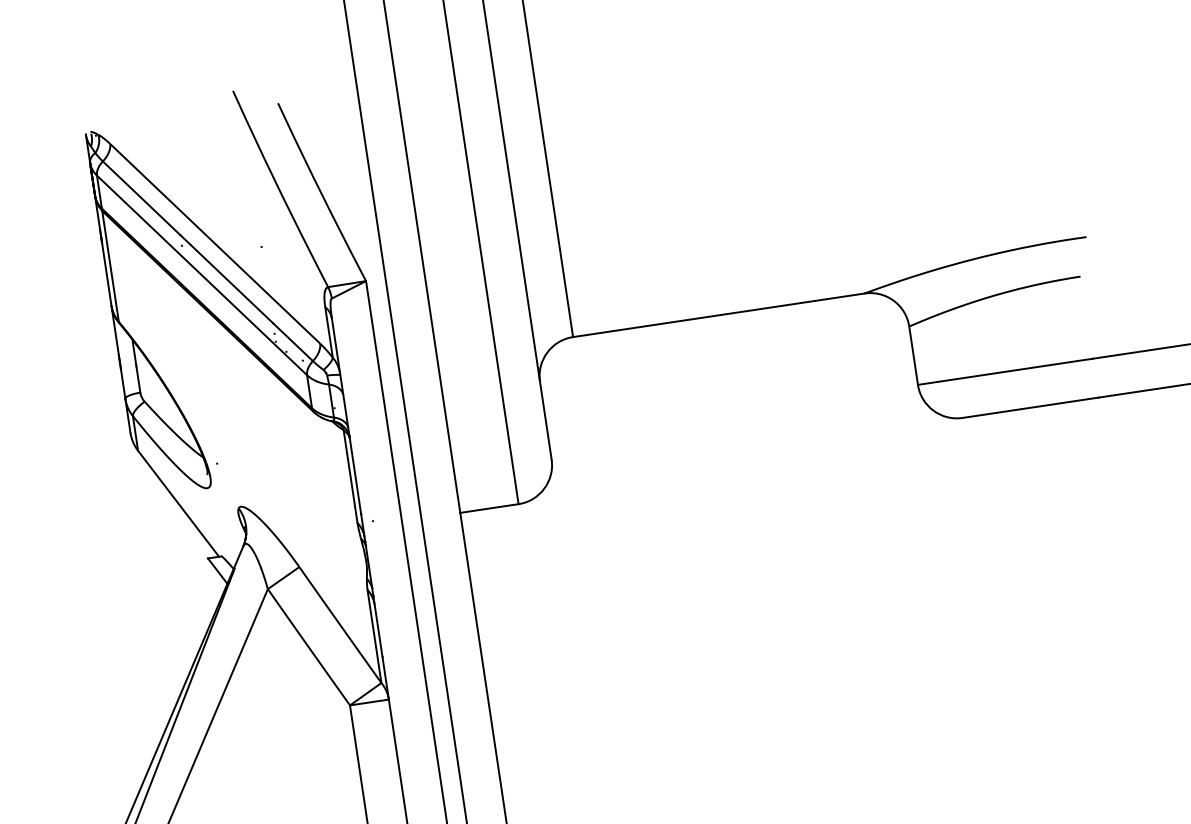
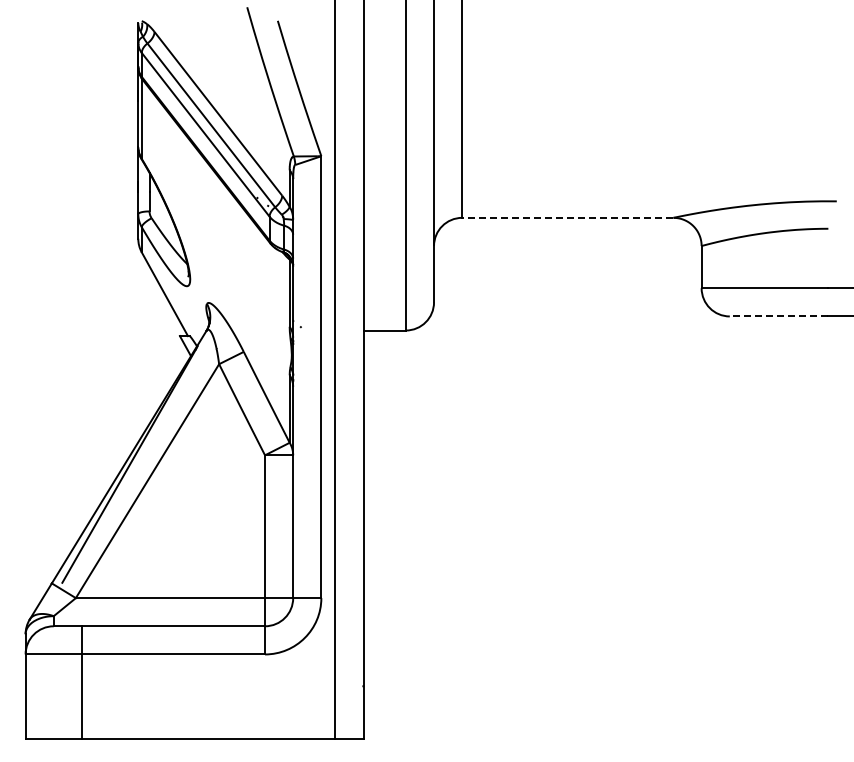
line: (718, 314) -> (567, 217), solid -> dashed
line: (1029, 407) -> (778, 316), solid -> dashed

